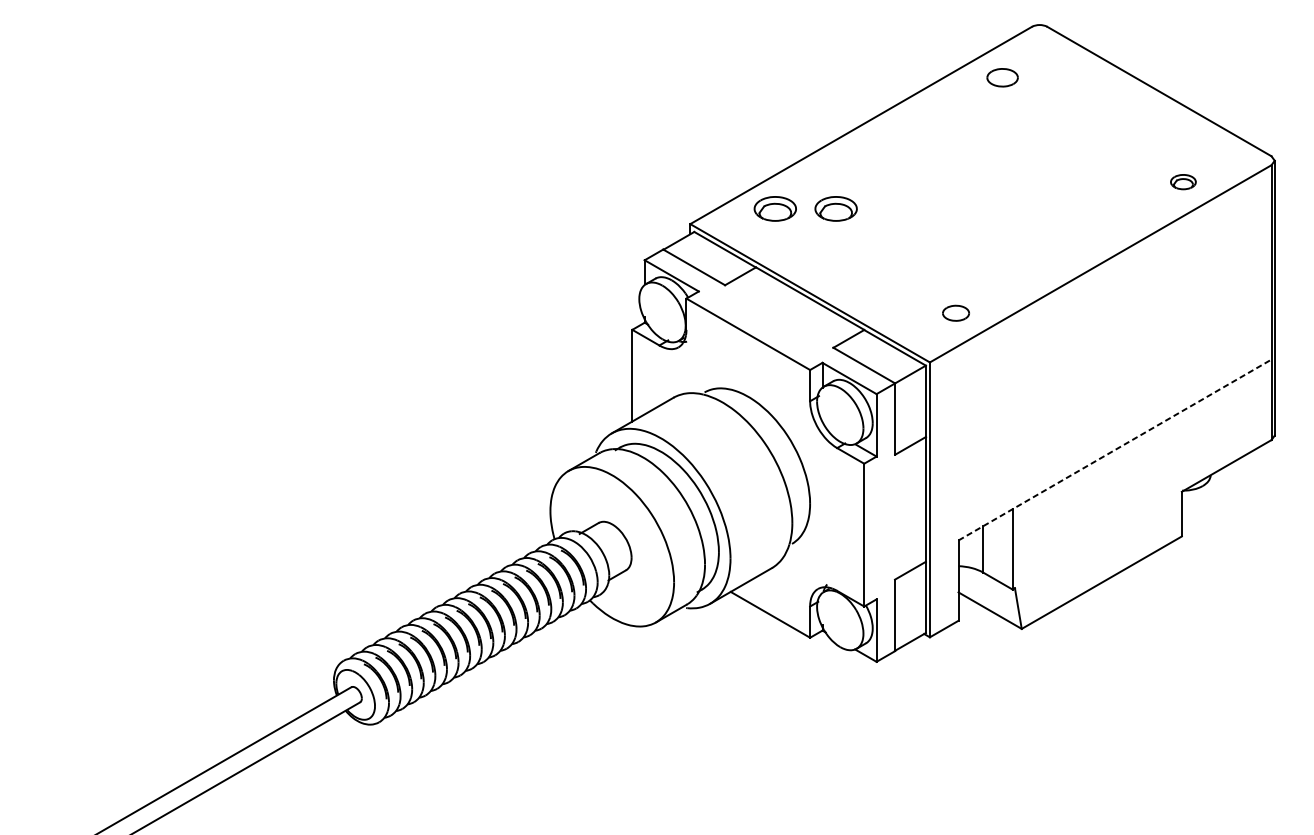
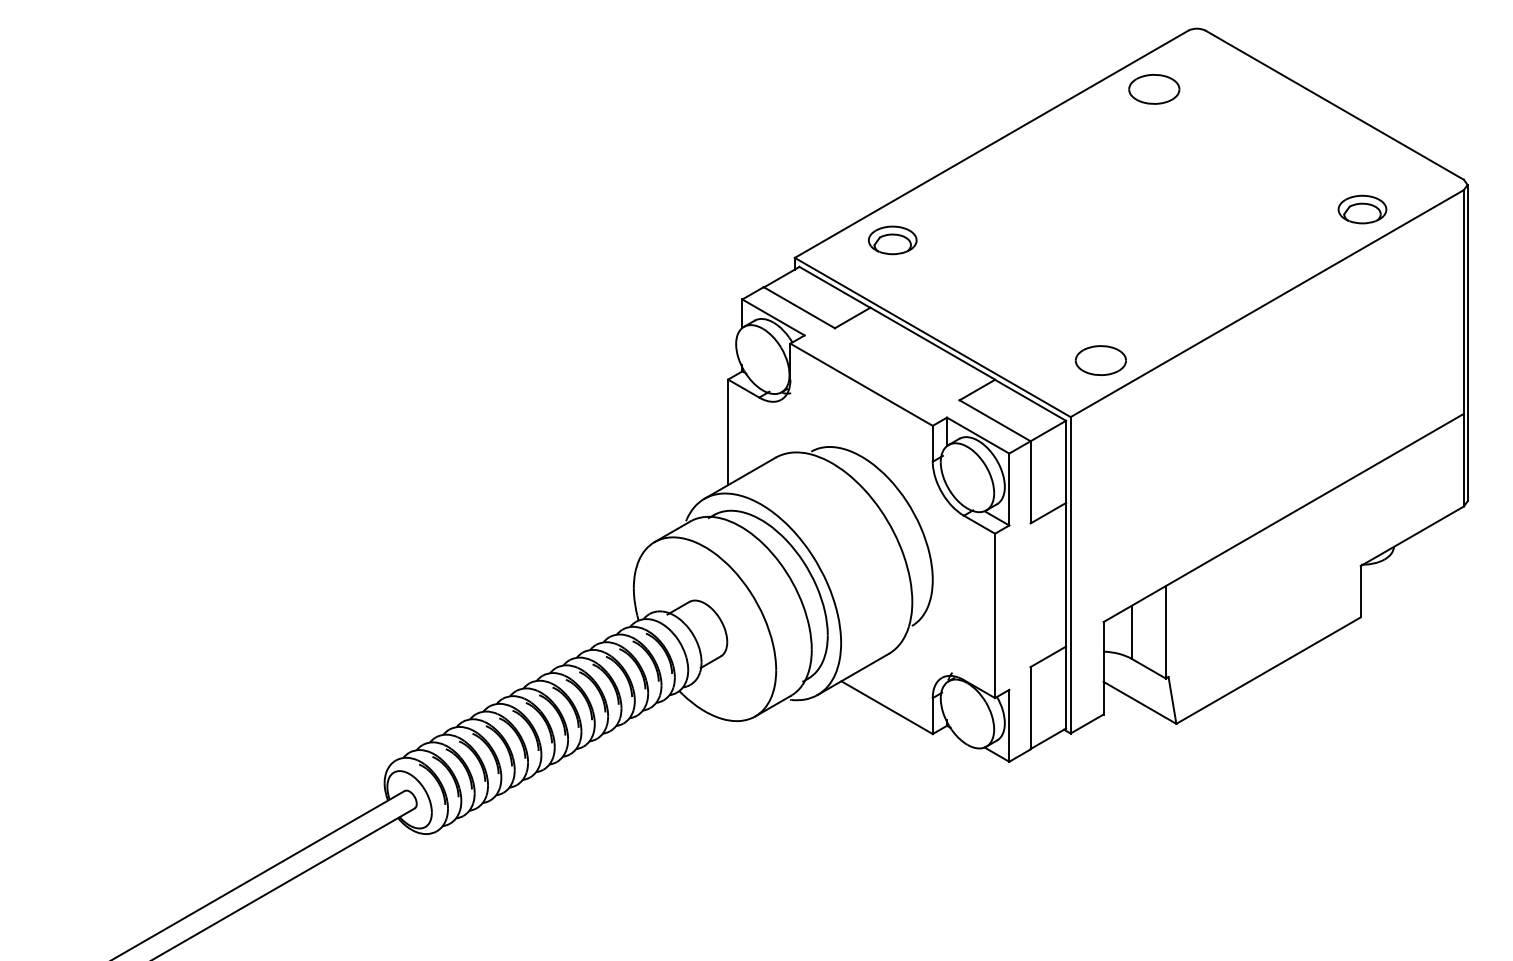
part: (1002, 77) -> (1154, 89), size x1.43
part: (1183, 182) -> (1362, 209), size x1.67
part: (835, 209) -> (962, 240), removed
part: (955, 313) -> (1100, 360), size x1.67
line: (1115, 449) -> (1284, 517), dashed -> solid

